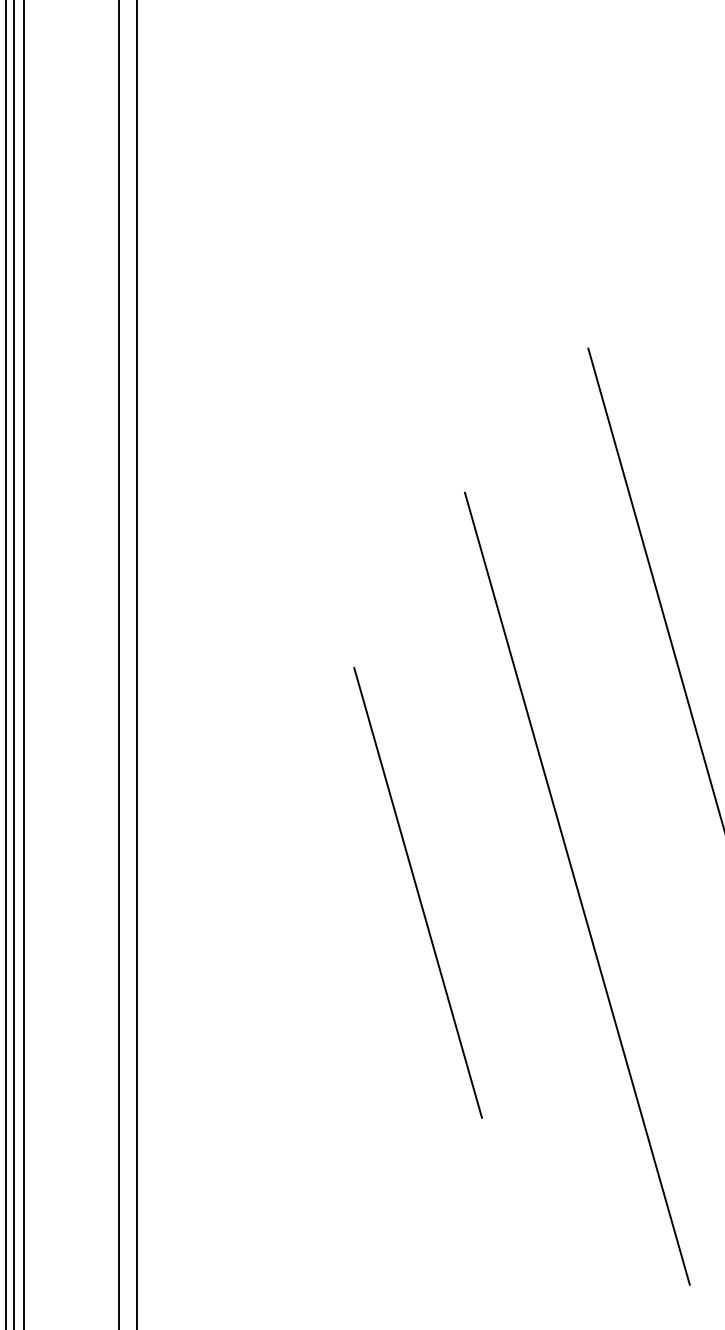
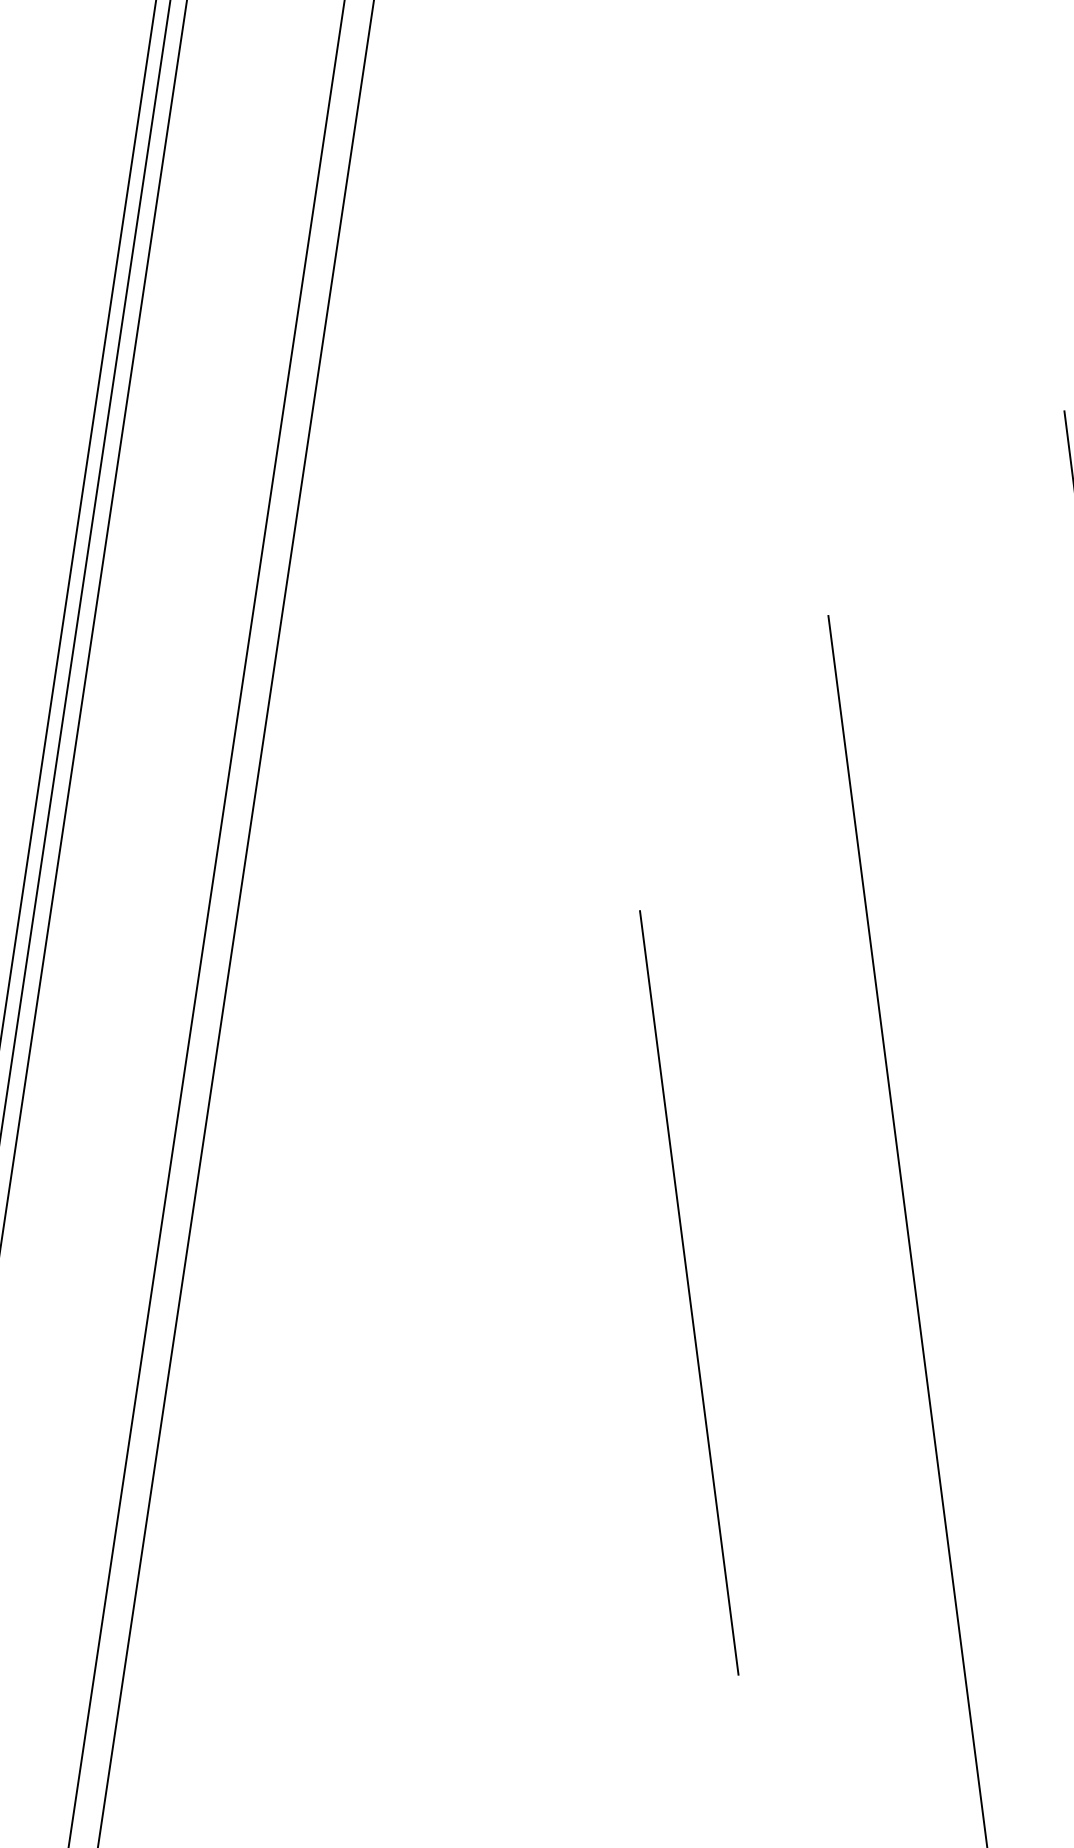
line: (417, 892) -> (688, 1292), moved

